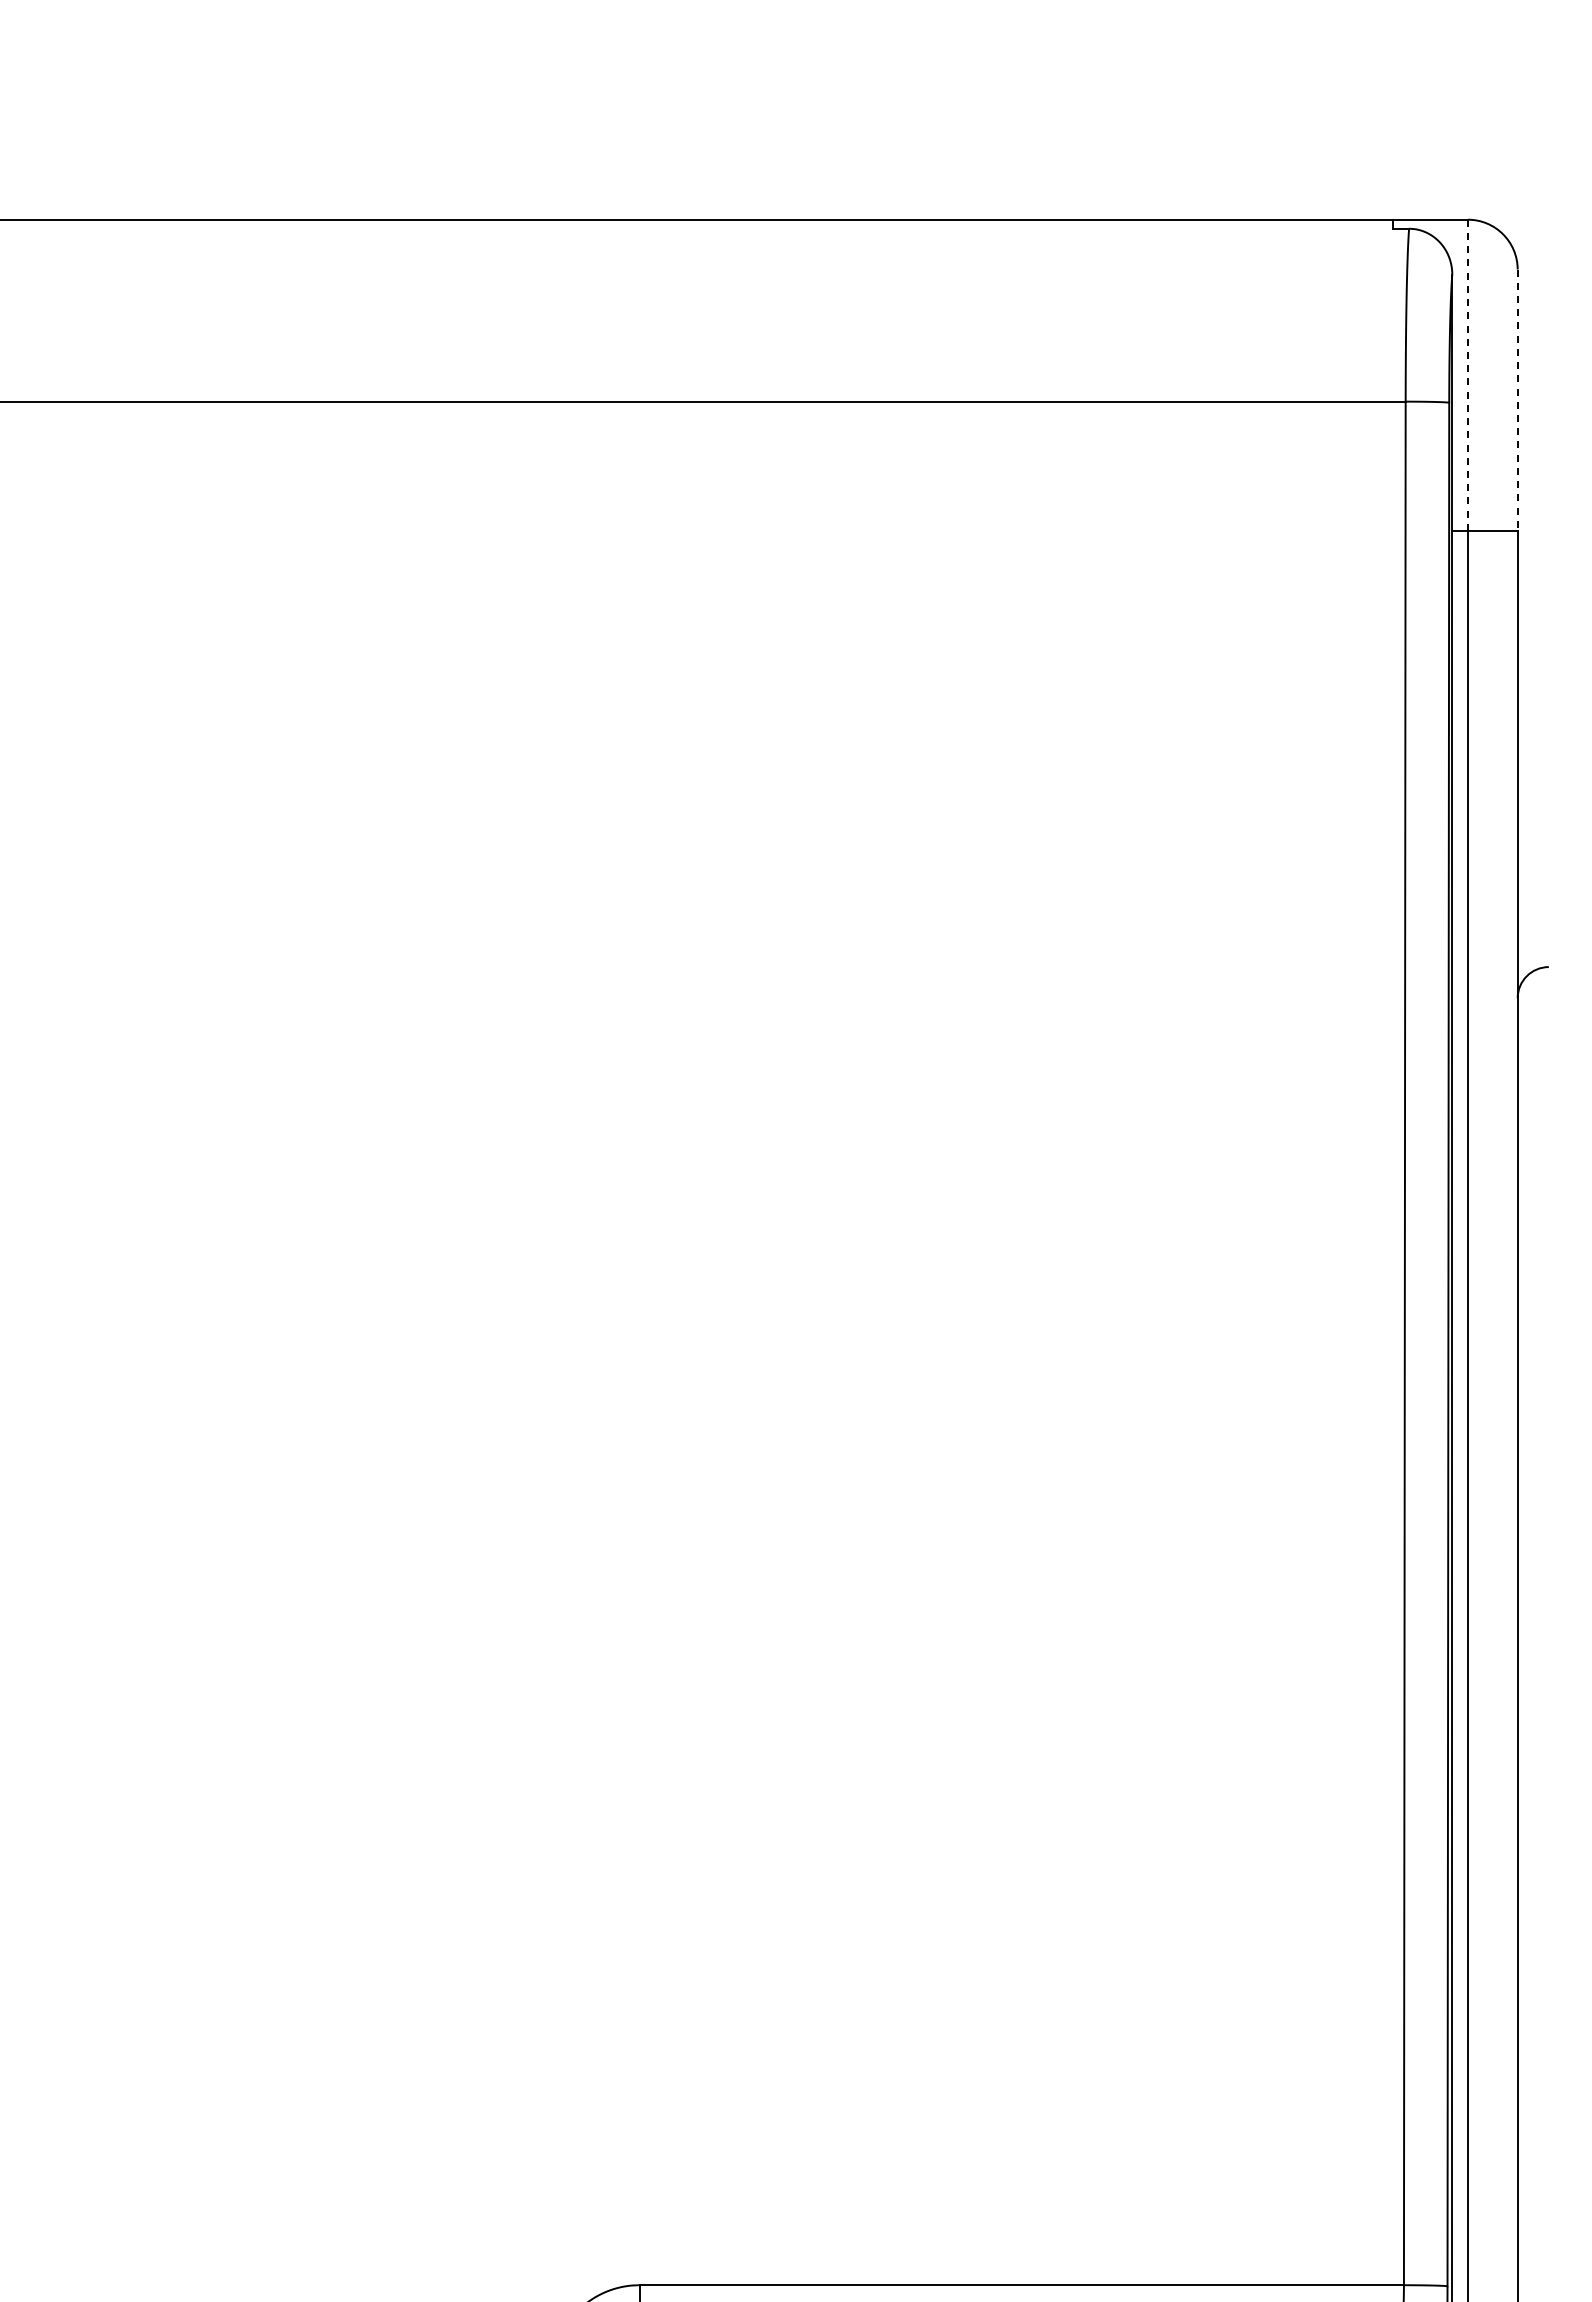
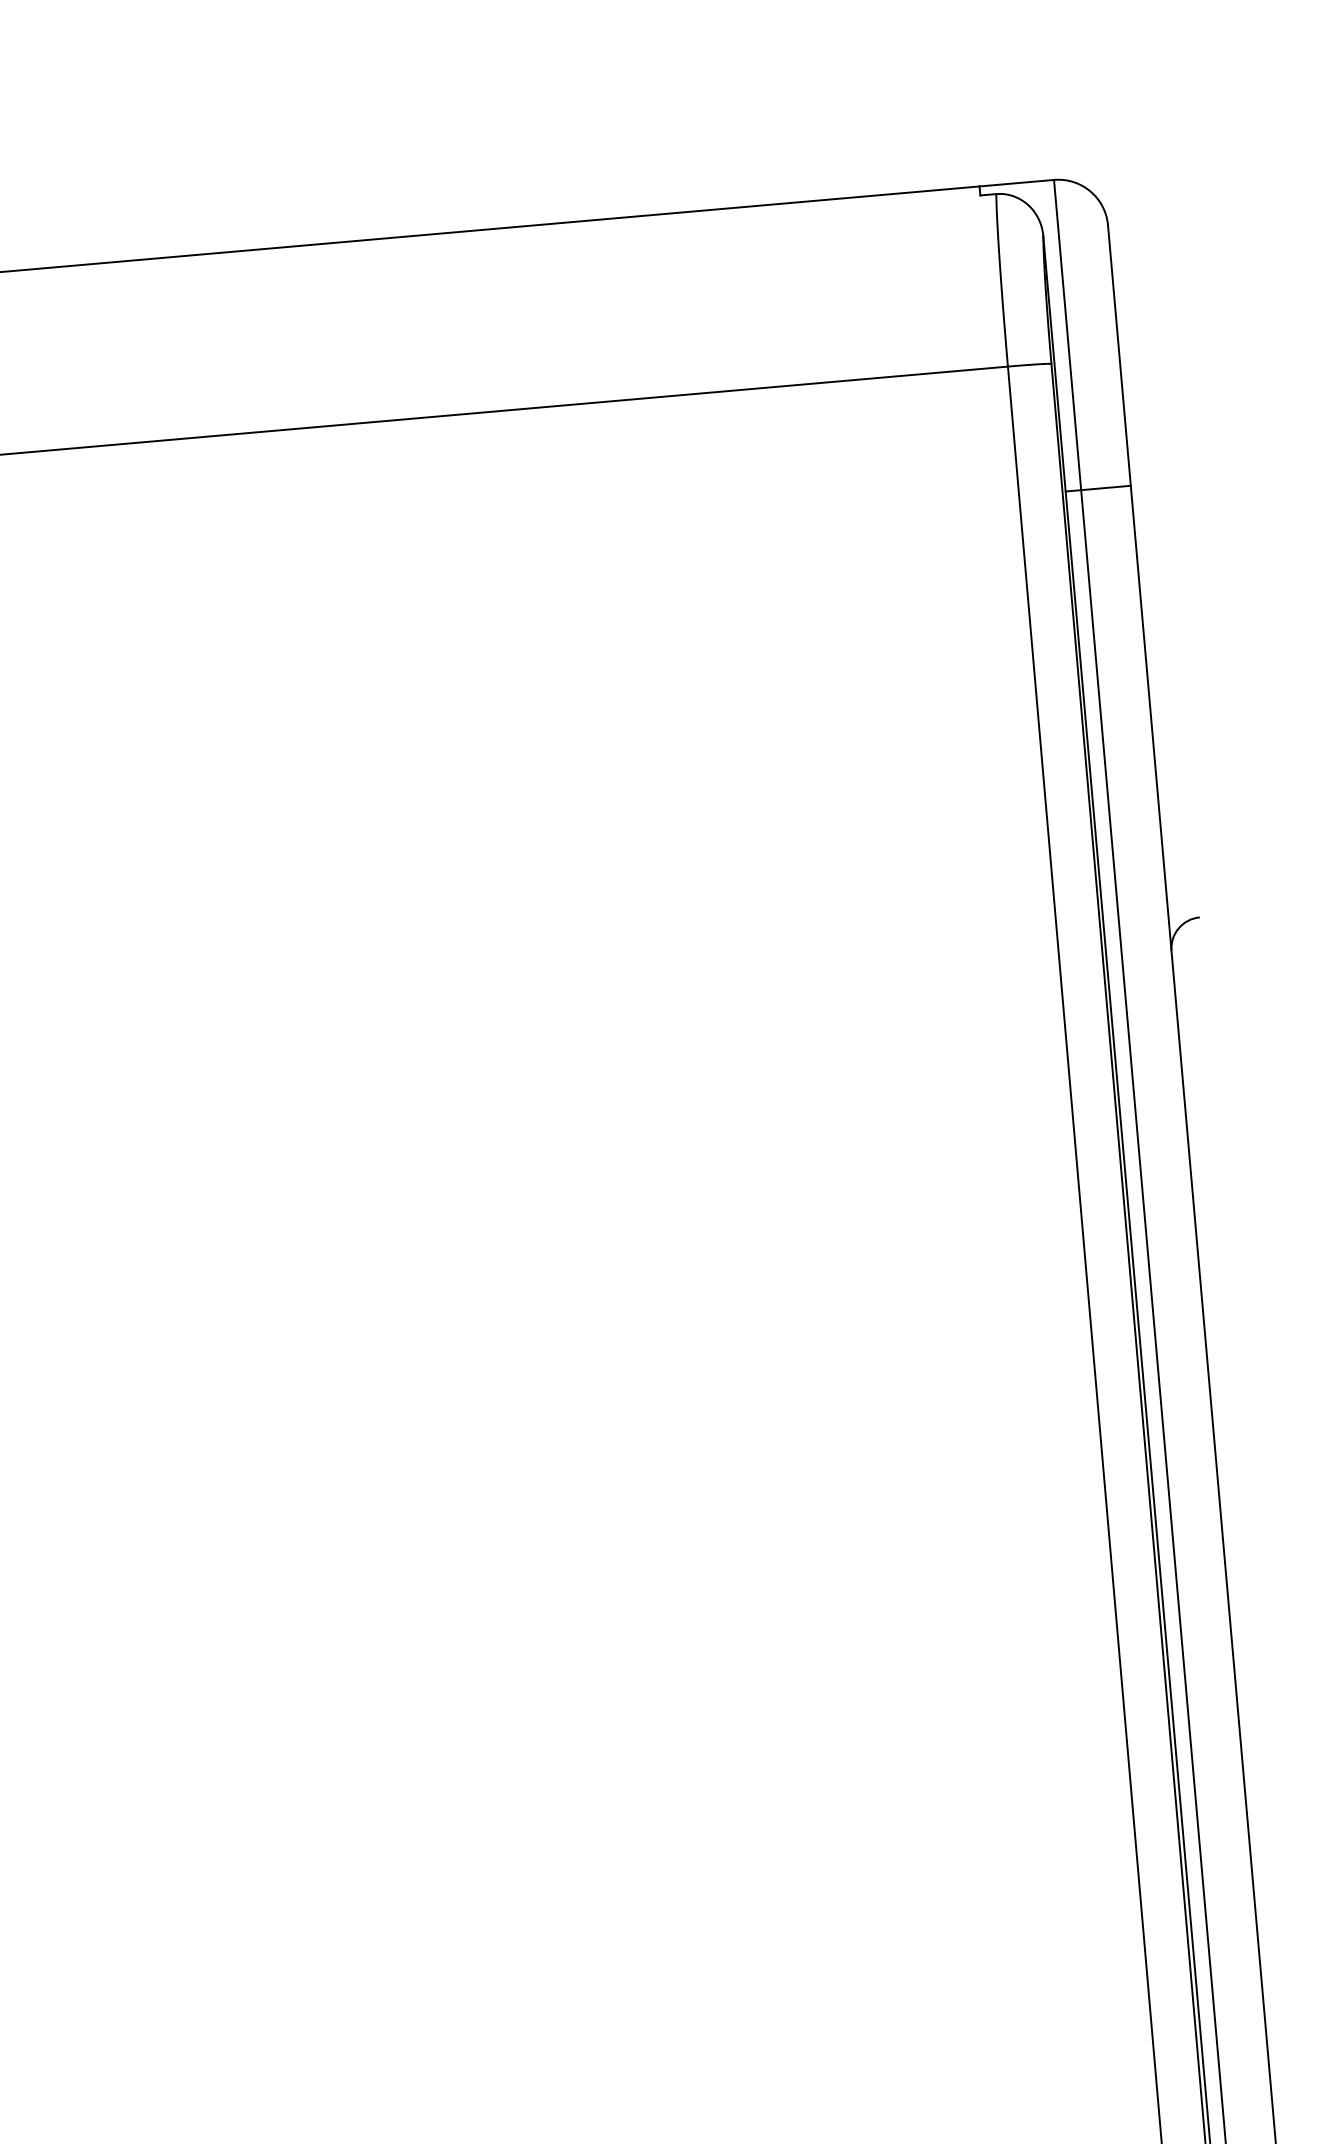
line: (1467, 375) -> (1067, 335), dashed -> solid
line: (1517, 400) -> (1119, 355), dashed -> solid

